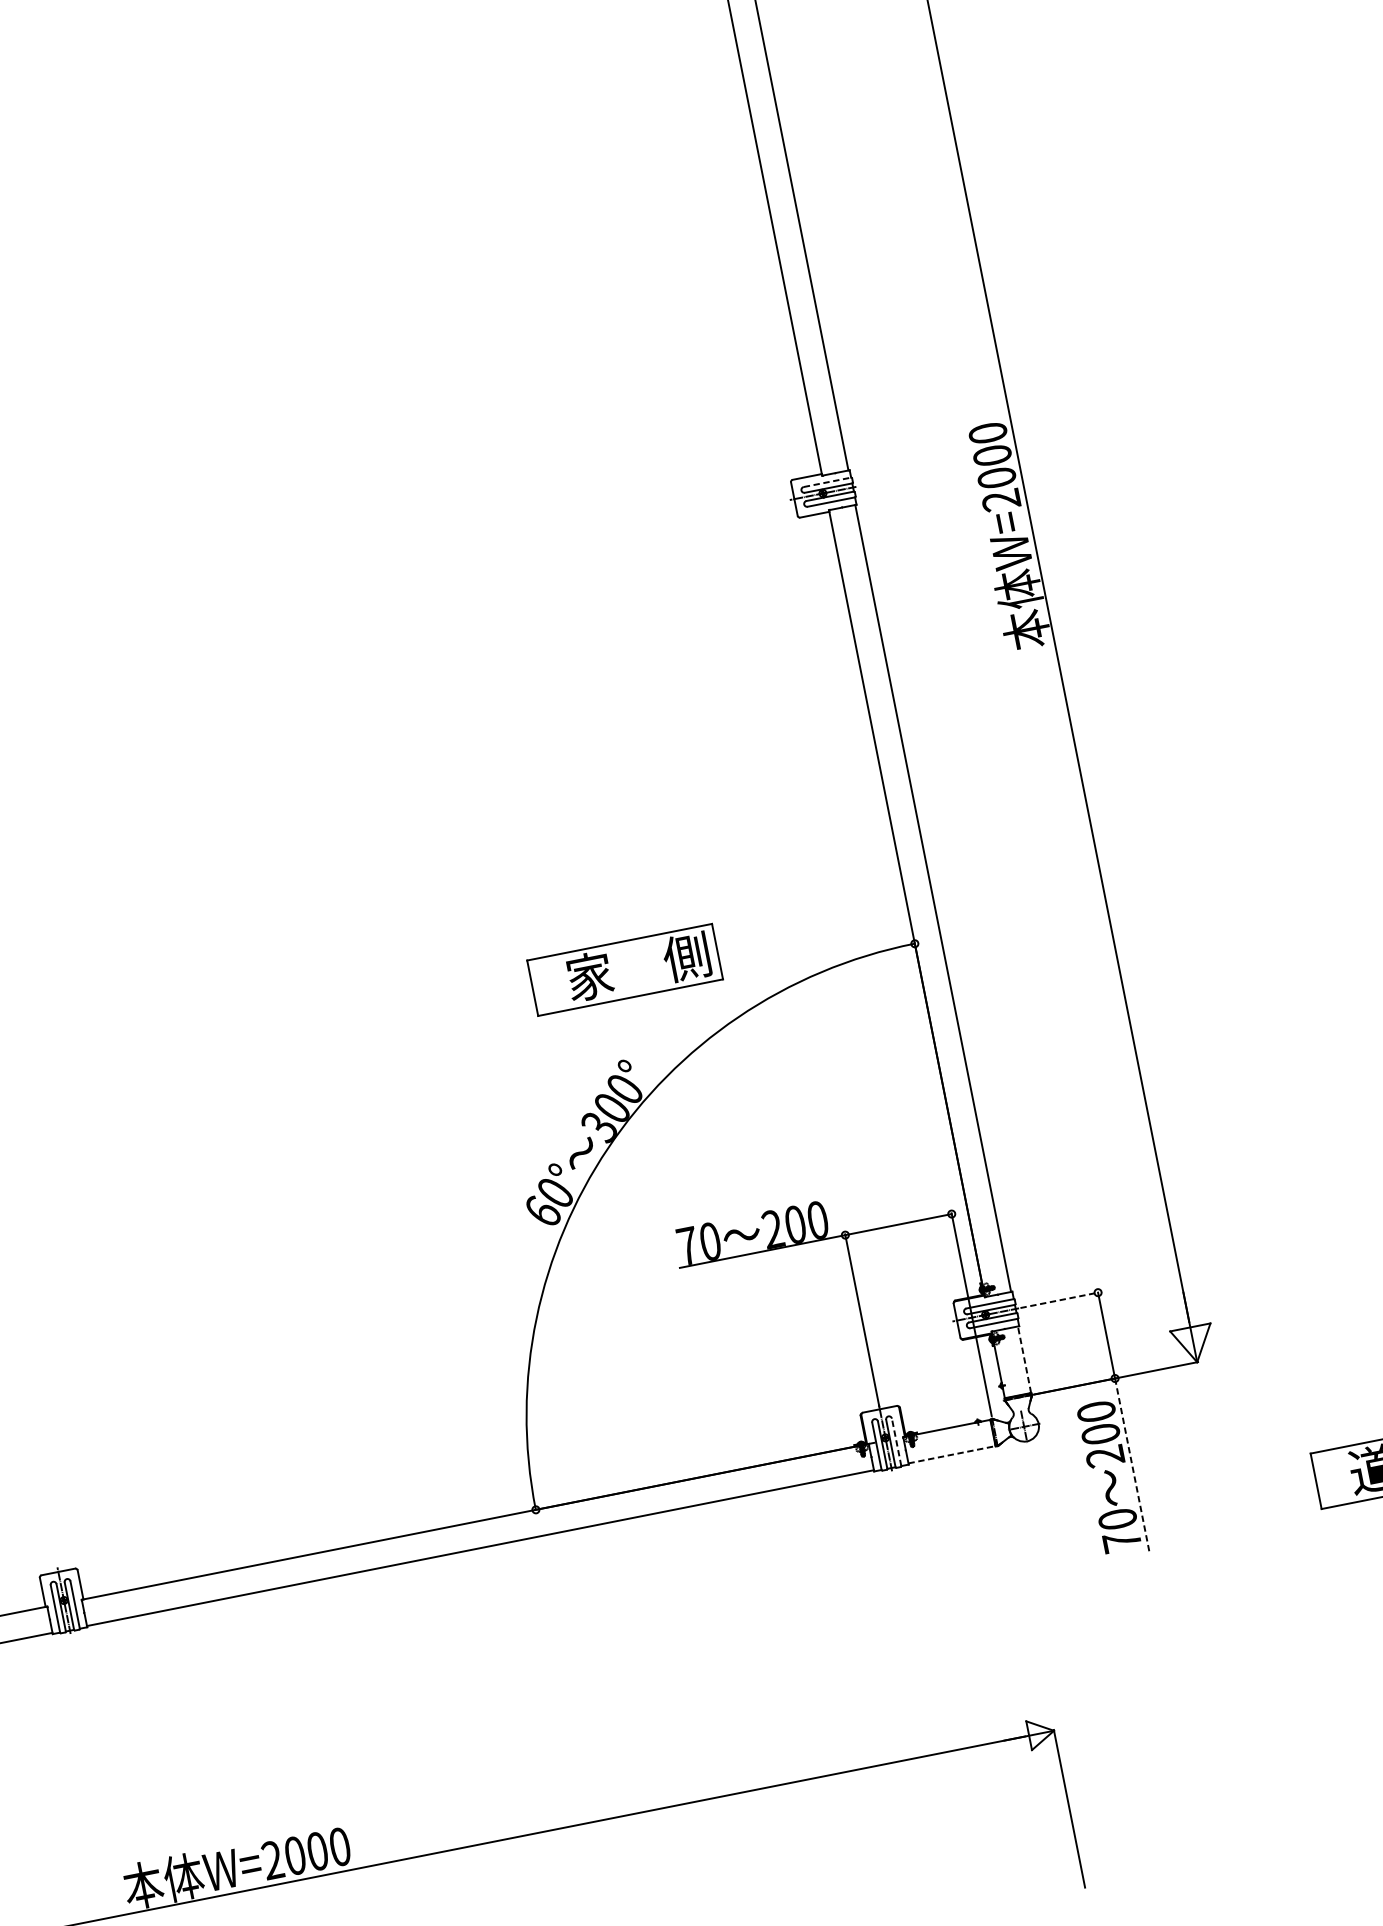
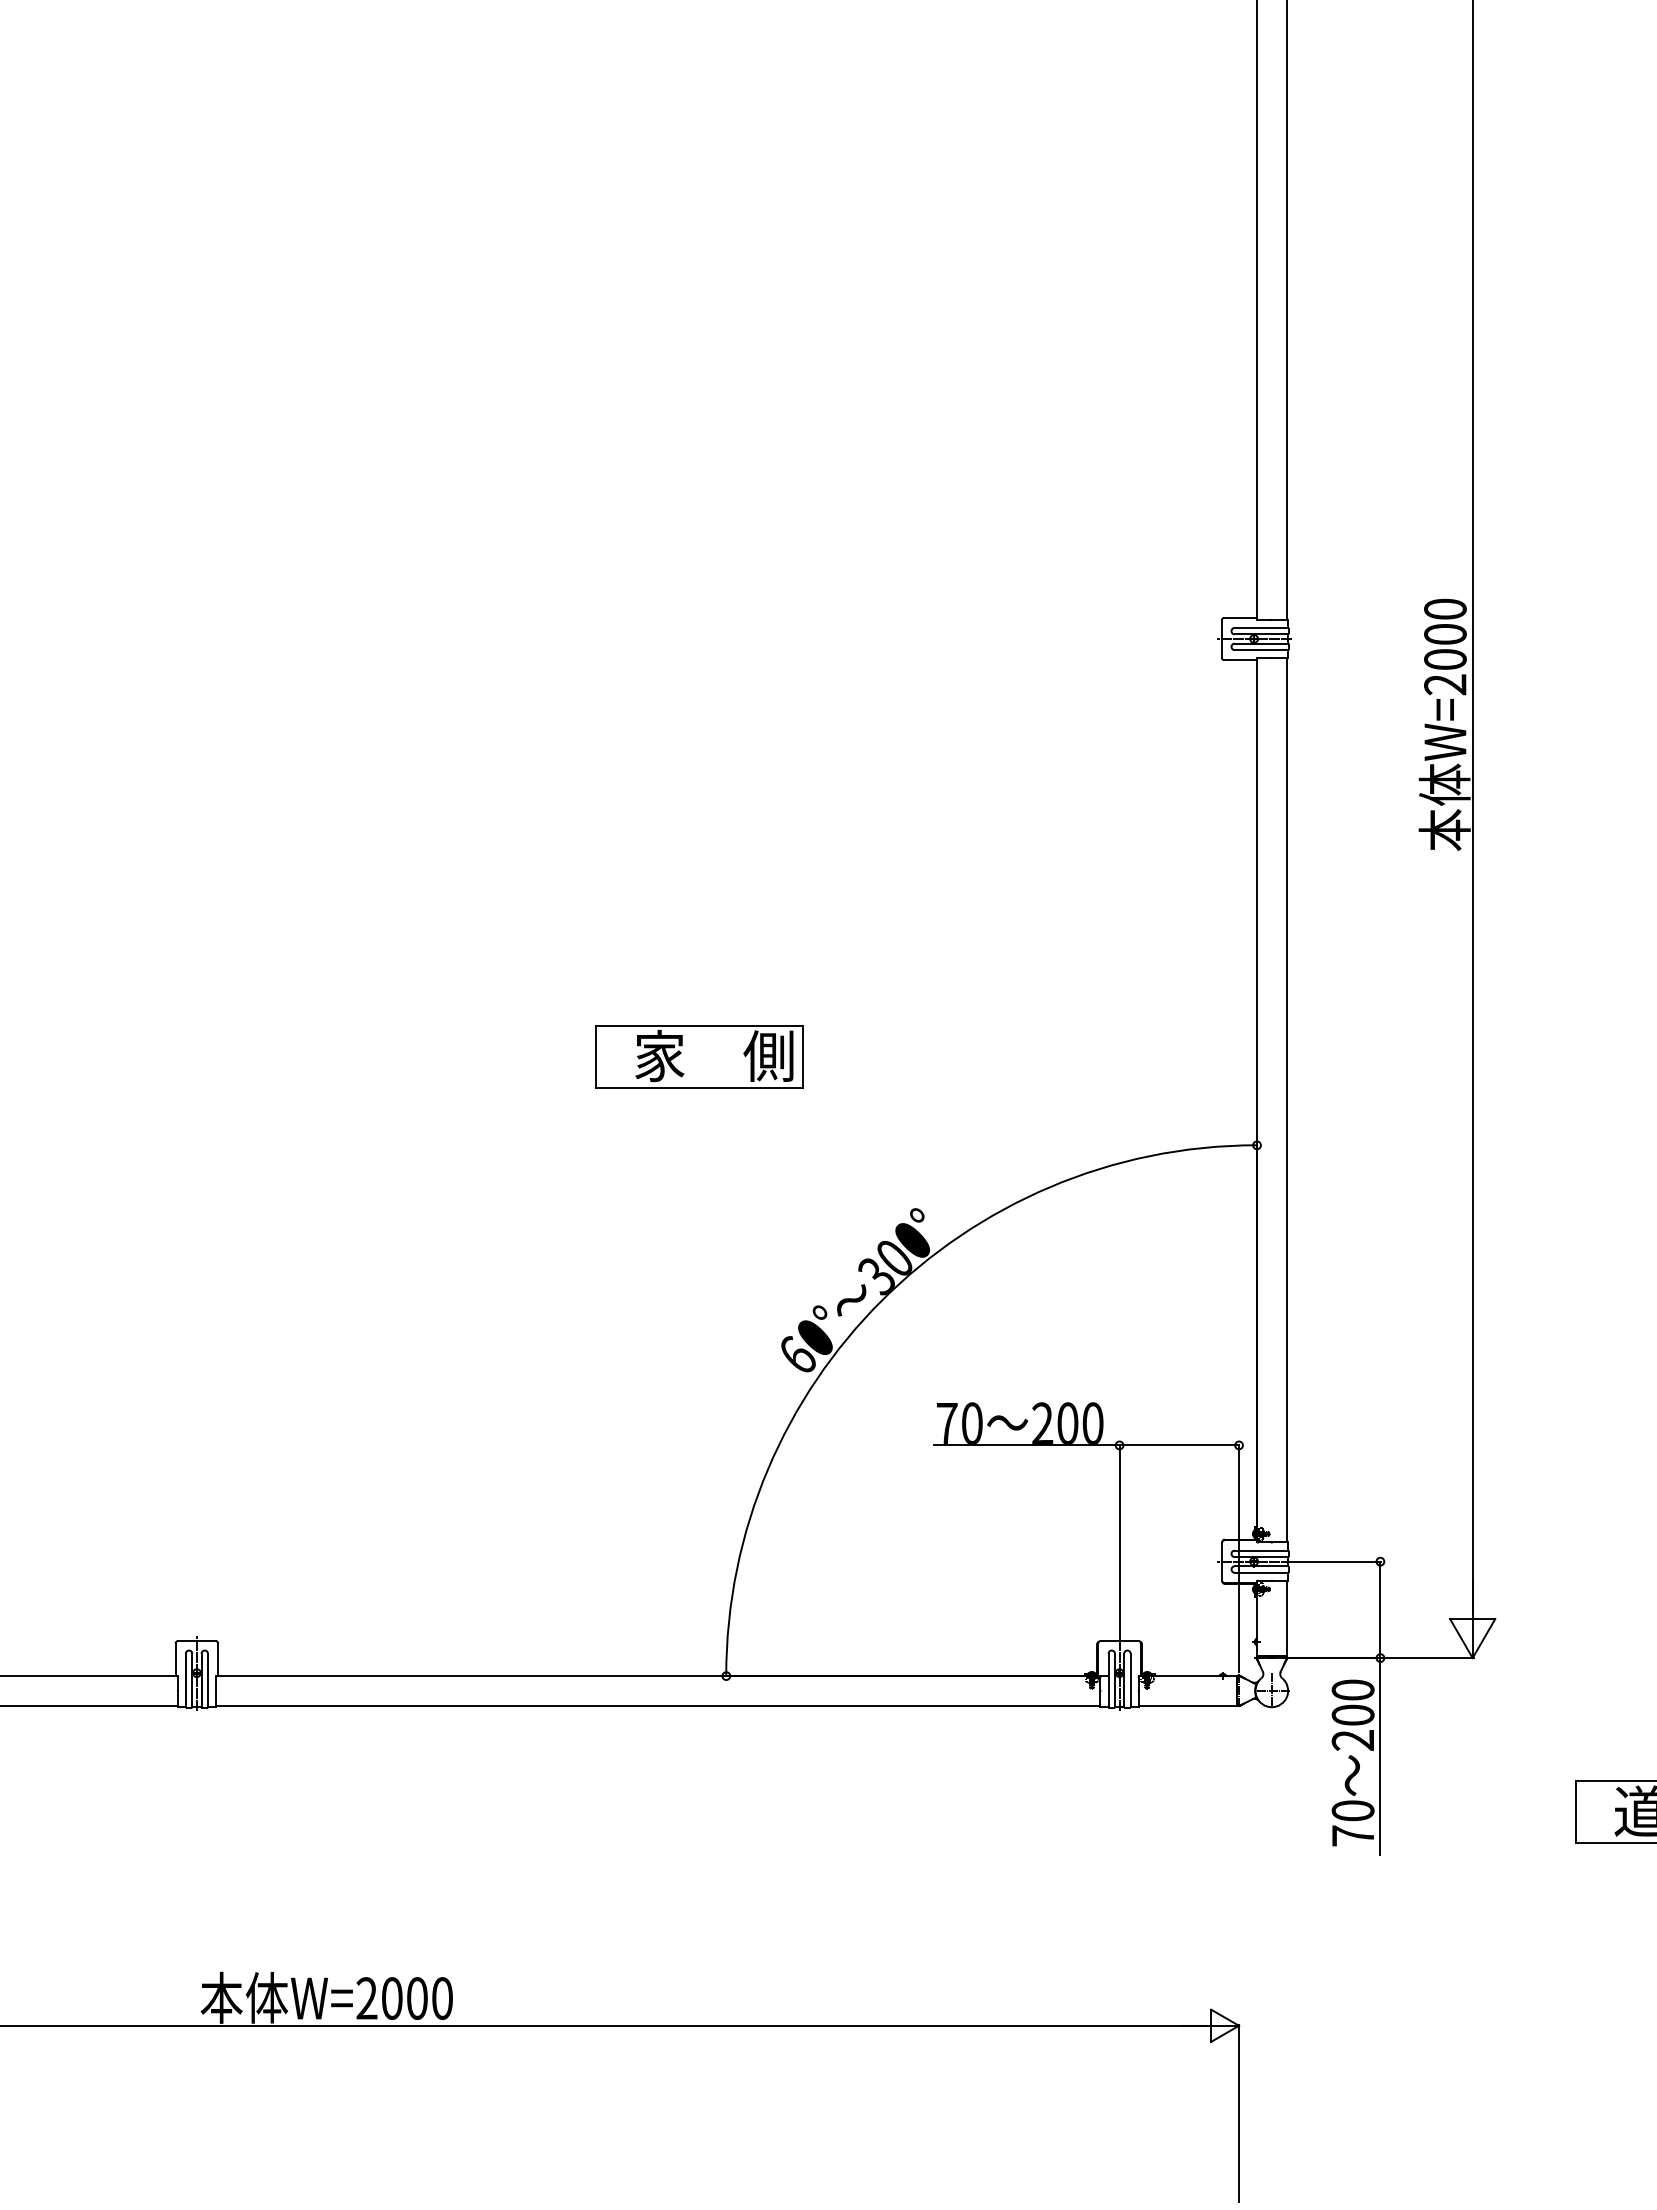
line: (827, 481) -> (1261, 627), dashed -> solid
part: (625, 969) -> (699, 1056), moved
line: (1059, 1300) -> (1337, 1561), dashed -> solid
line: (1024, 1358) -> (1286, 1617), dashed -> solid
line: (896, 1442) -> (1130, 1680), dashed -> solid
line: (951, 1454) -> (1187, 1705), dashed -> solid
line: (1132, 1467) -> (1380, 1757), dashed -> solid

